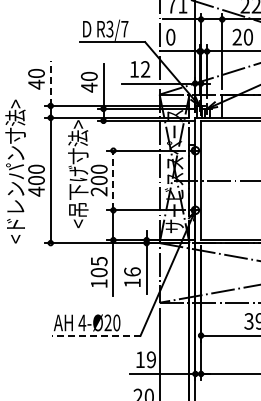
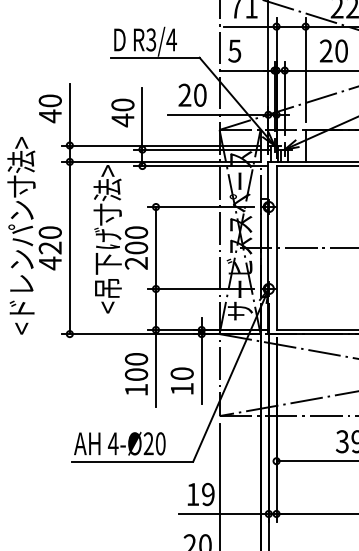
text: (124, 29) -> (171, 40), R3/7 -> R3/4
text: (170, 36) -> (234, 50), 0 -> 5
text: (139, 69) -> (191, 95), 12 -> 20
line: (50, 83) -> (69, 114), dashed -> solid
text: (36, 180) -> (50, 248), 400 -> 420
line: (113, 180) -> (156, 248), dashed -> solid
text: (98, 261) -> (135, 359), 105 -> 100
text: (132, 271) -> (182, 373), 16 -> 10
line: (95, 335) -> (131, 461), dashed -> solid

